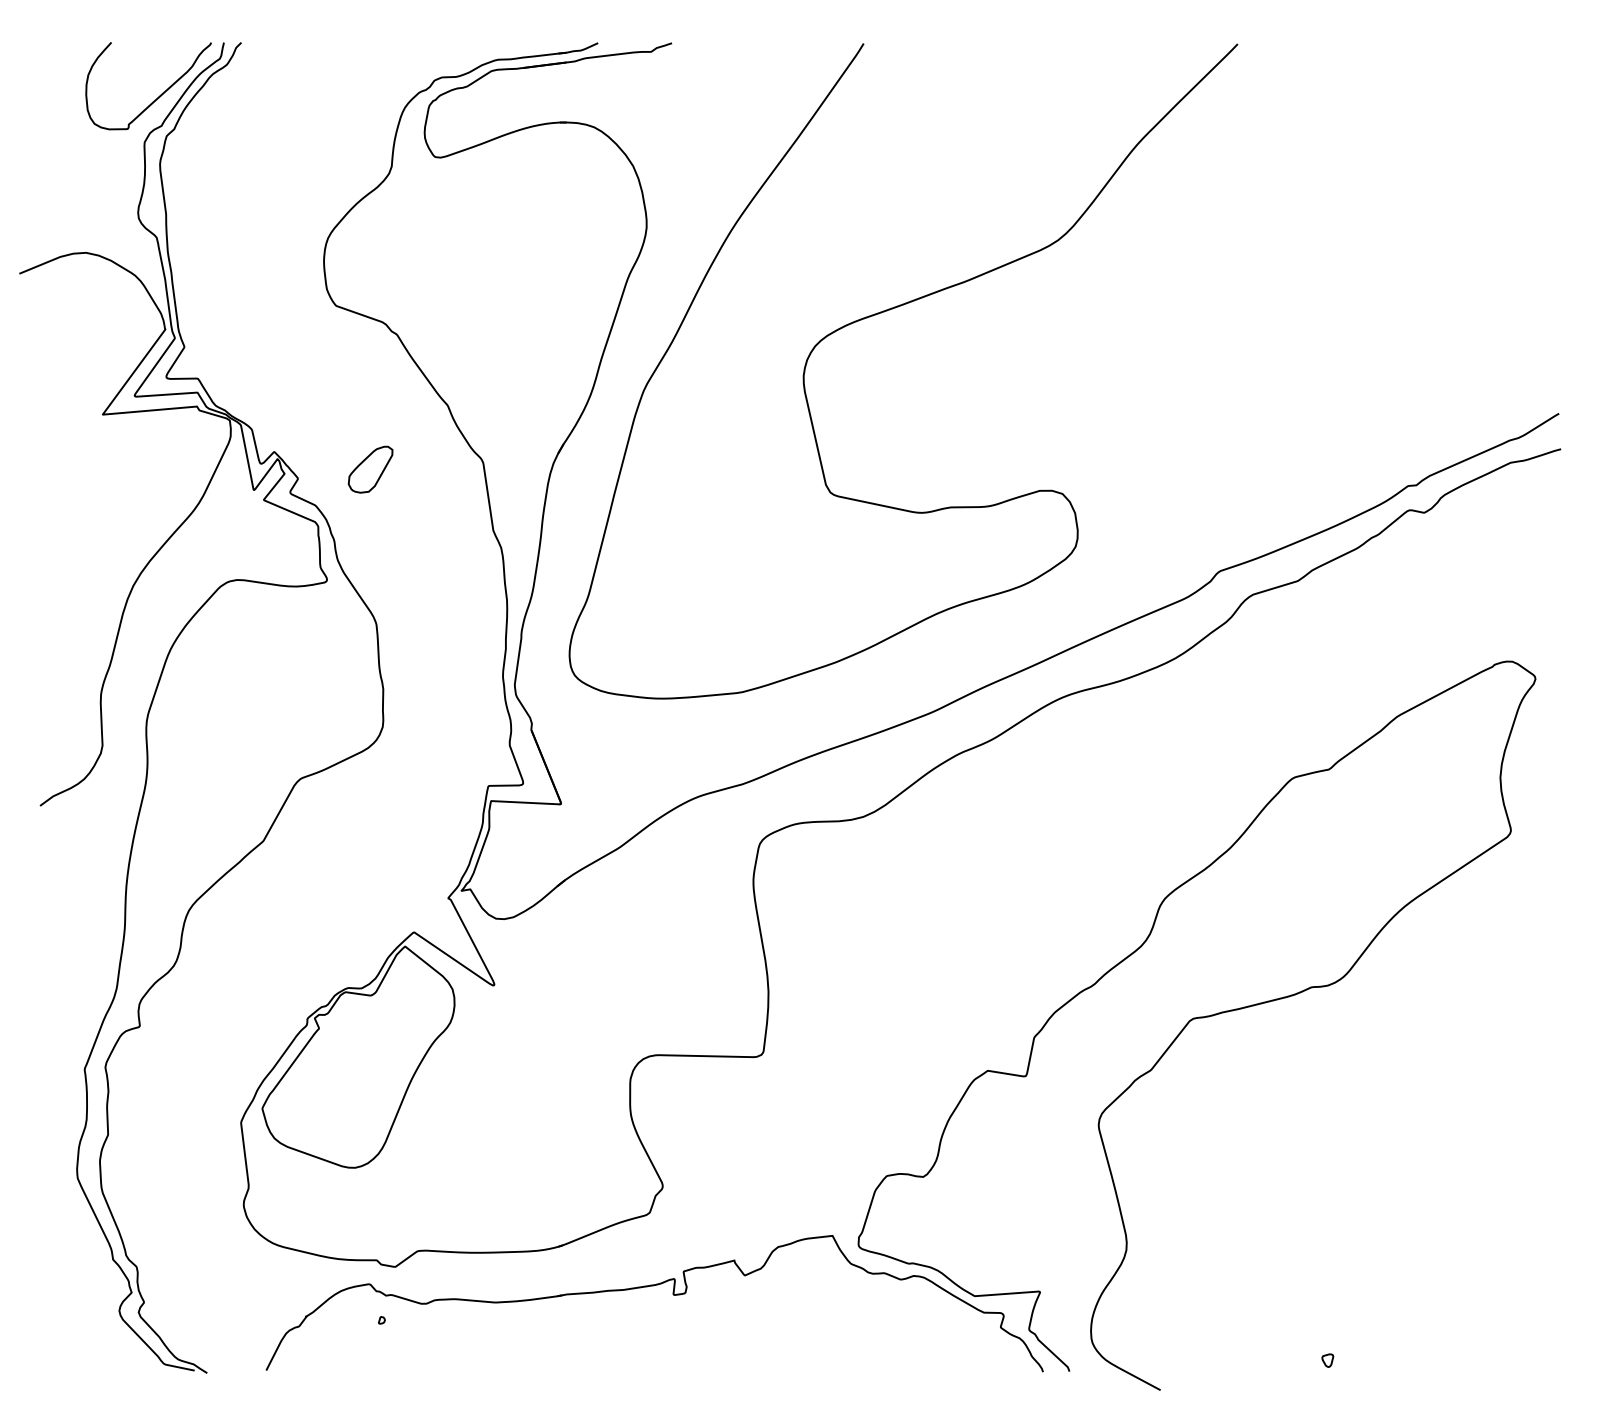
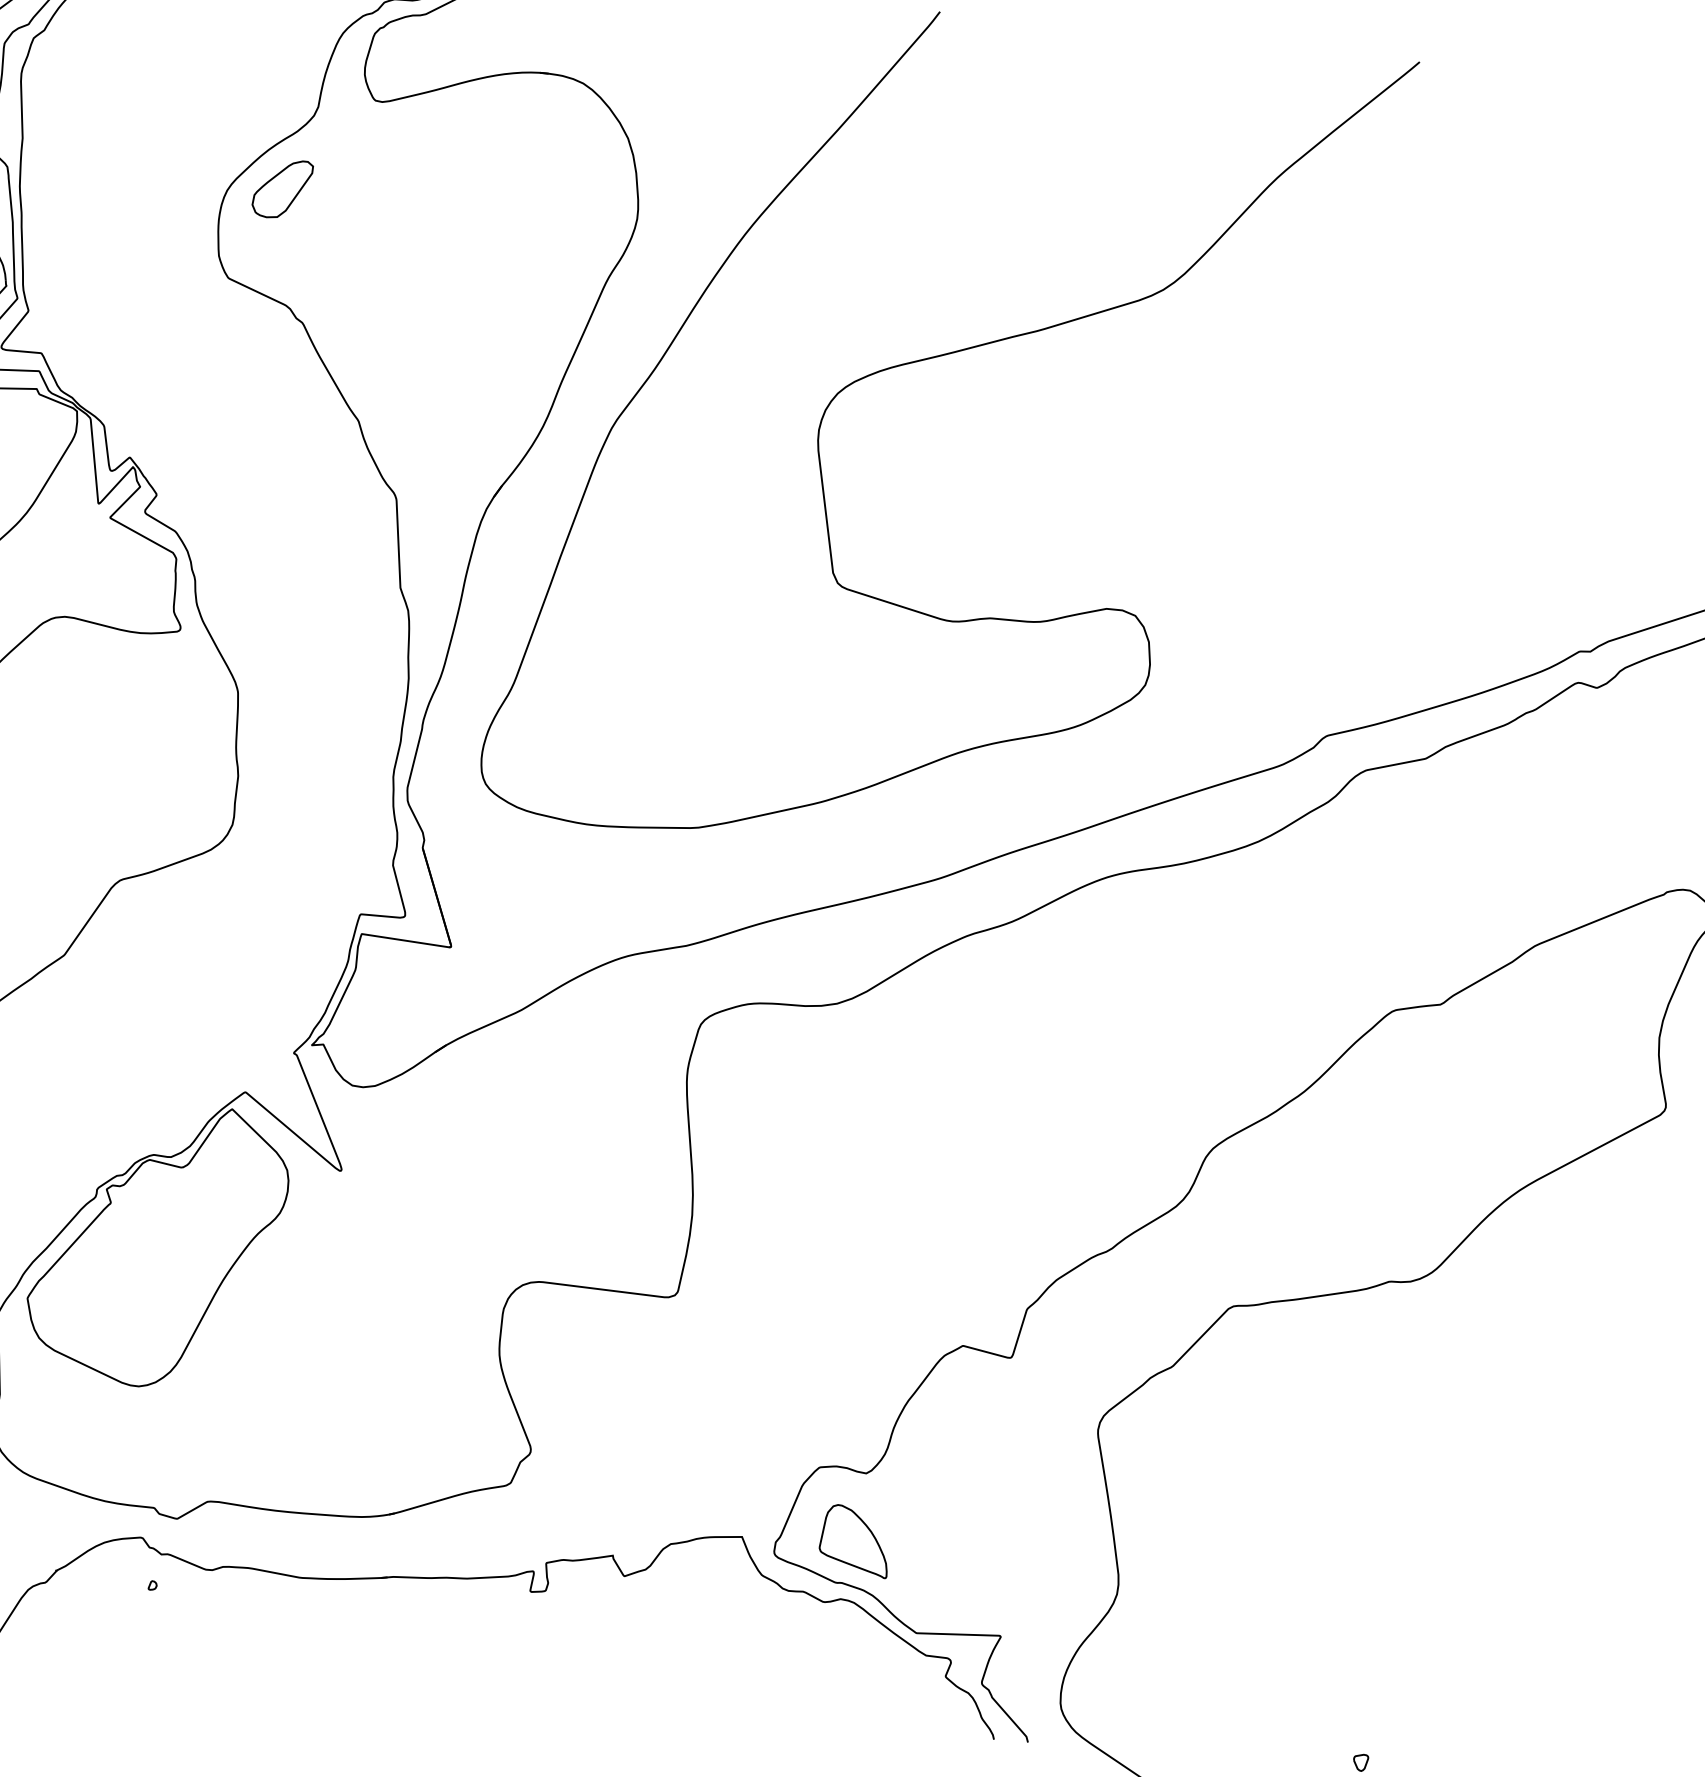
part: (370, 469) -> (282, 188), moved
part: (919, 1229) -> (854, 1540), added

